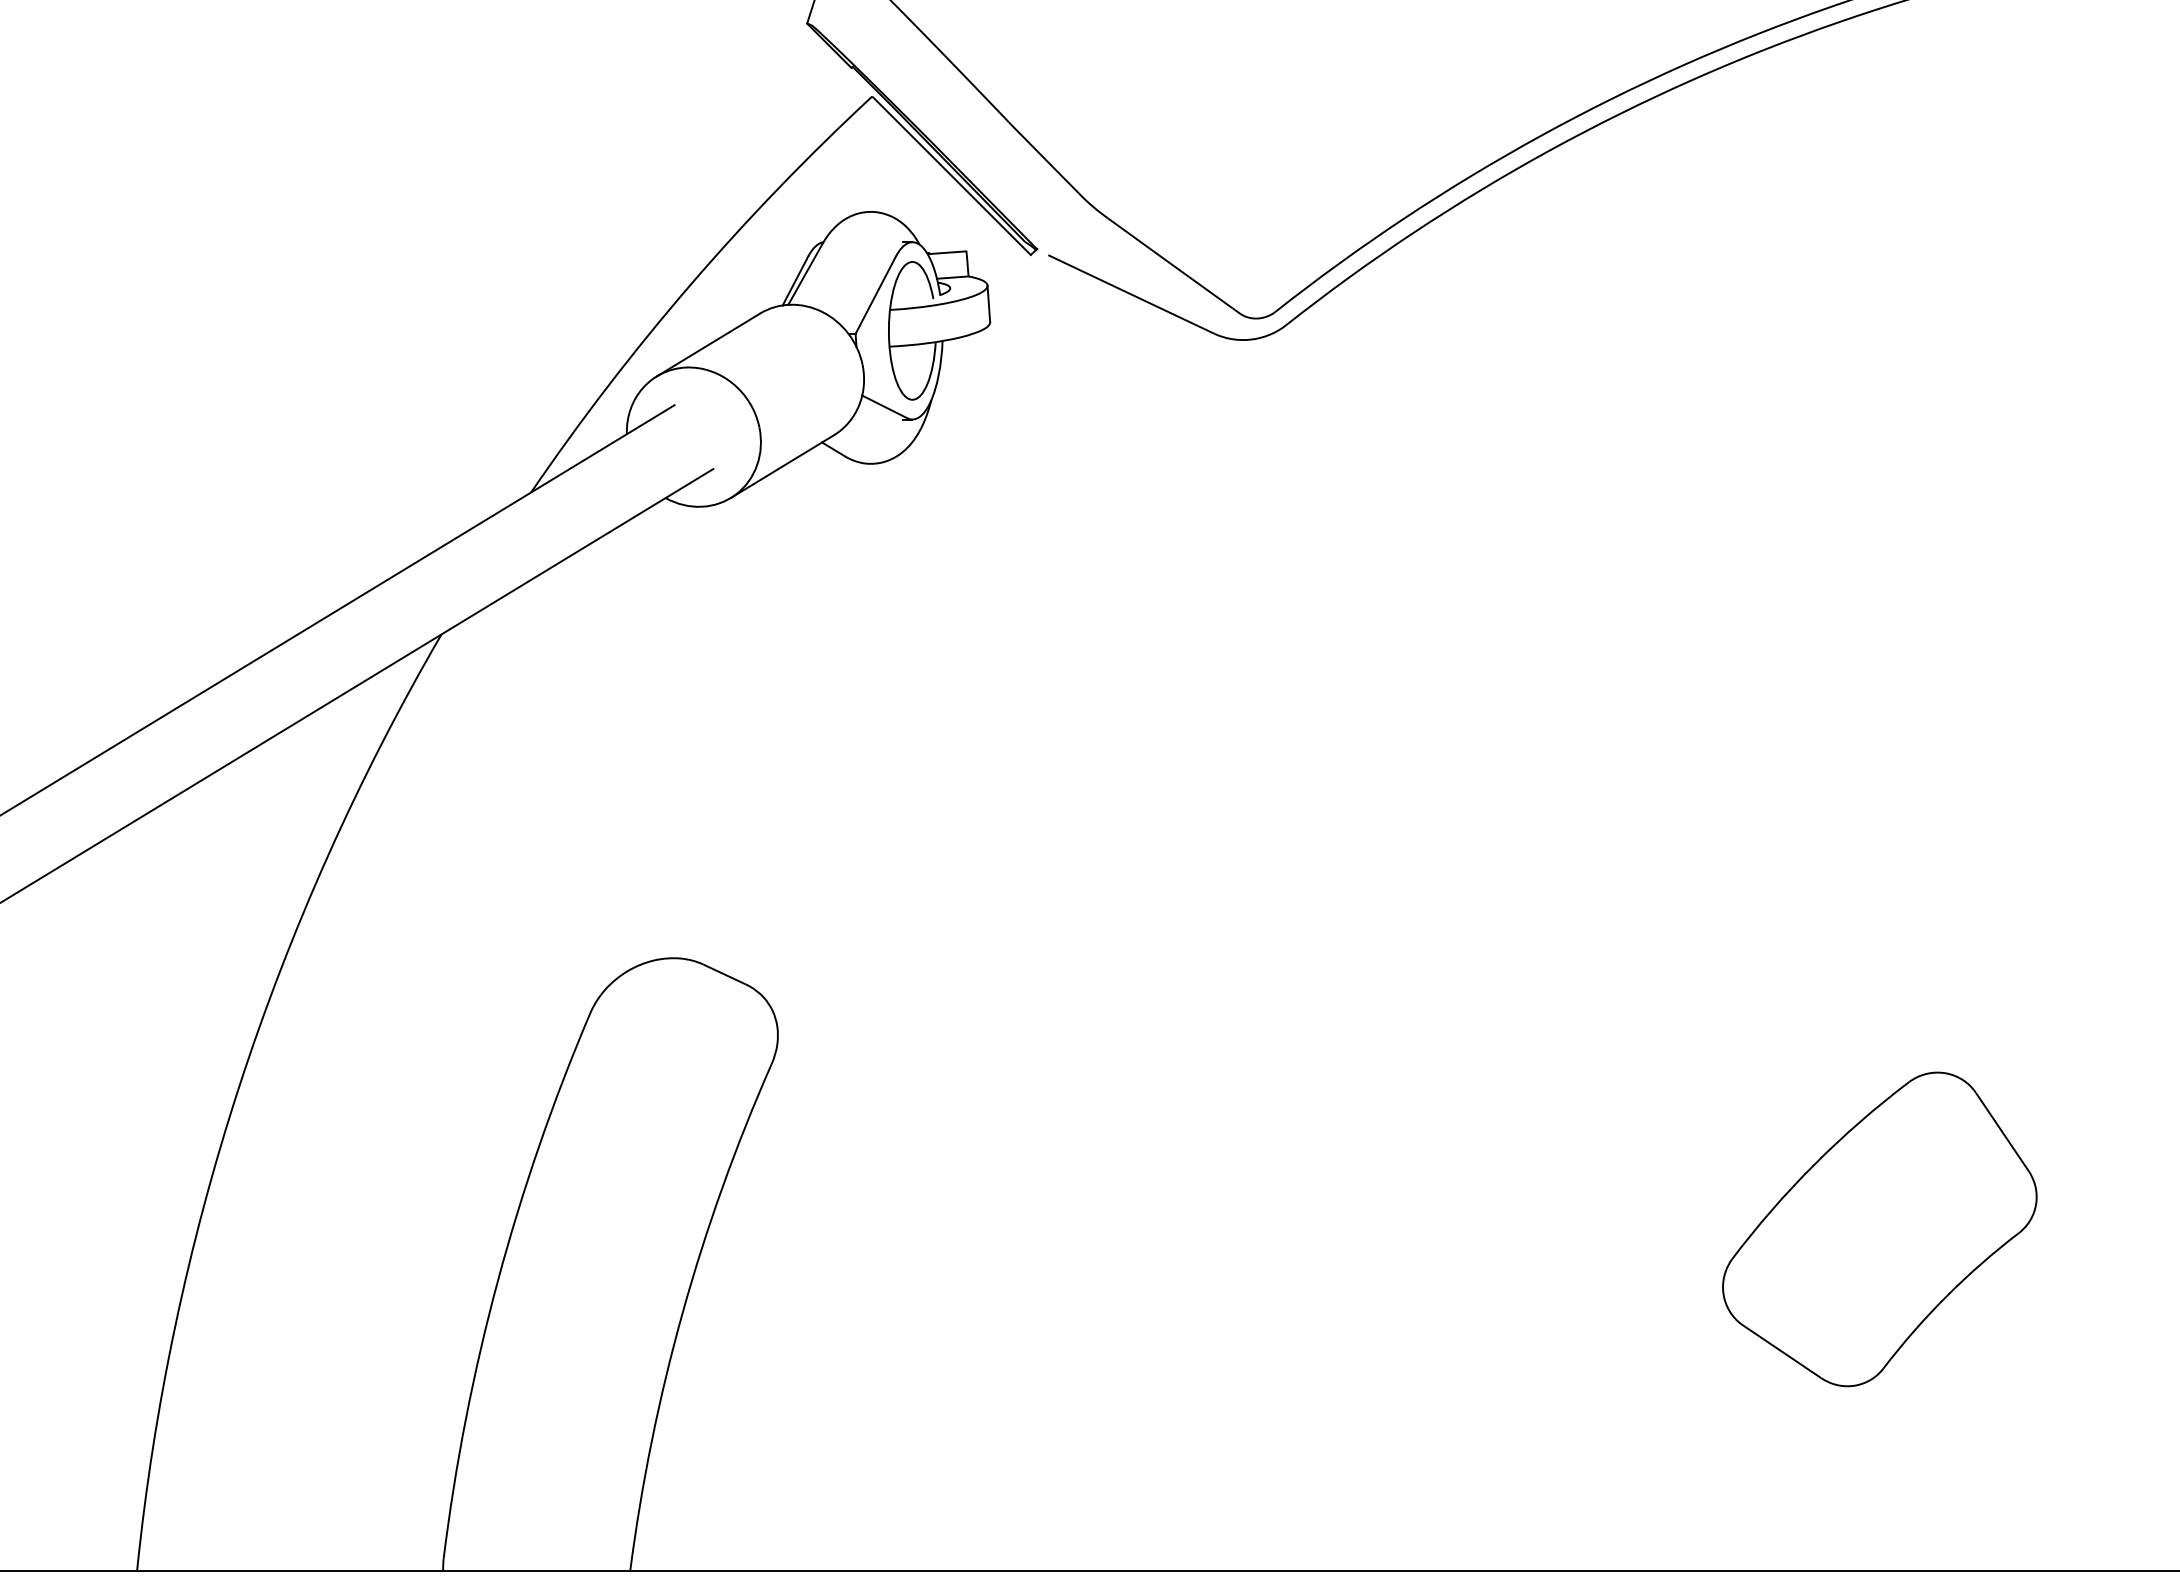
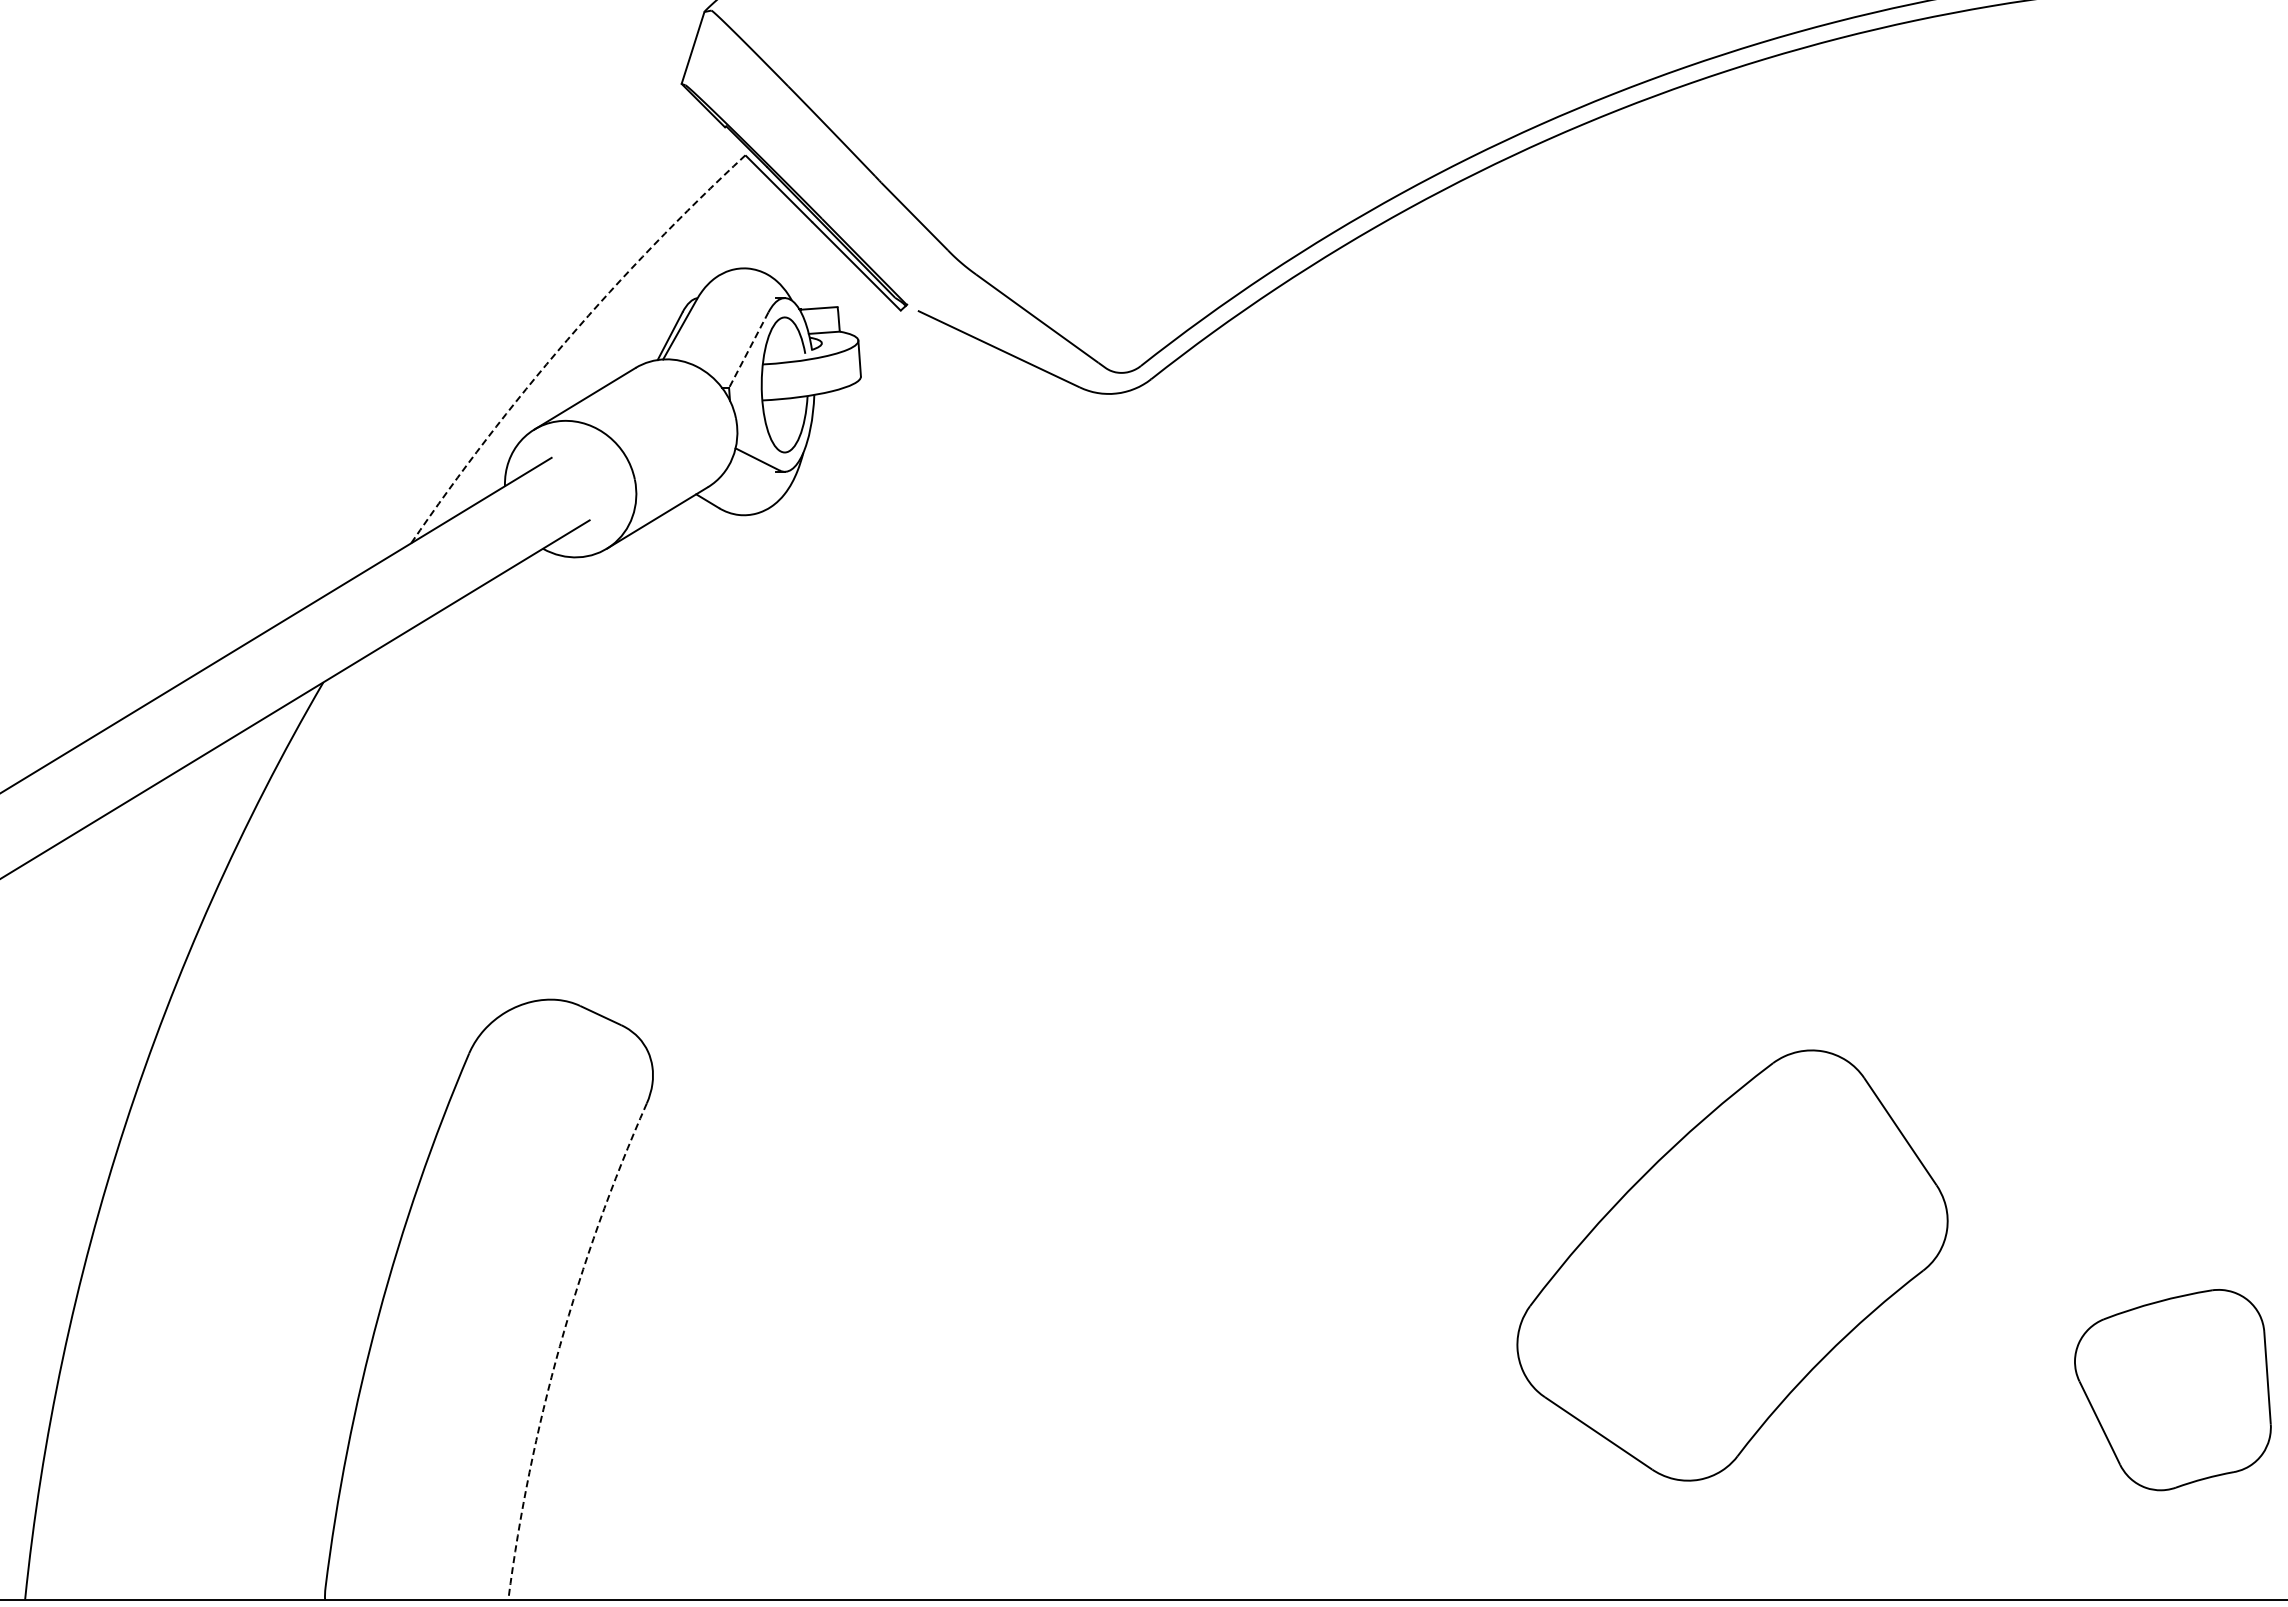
arc: (690, 284) -> (567, 339), solid -> dashed
line: (875, 295) -> (748, 350), solid -> dashed
part: (1879, 1228) -> (1732, 1264), size x1.4
arc: (682, 1312) -> (559, 1346), solid -> dashed

